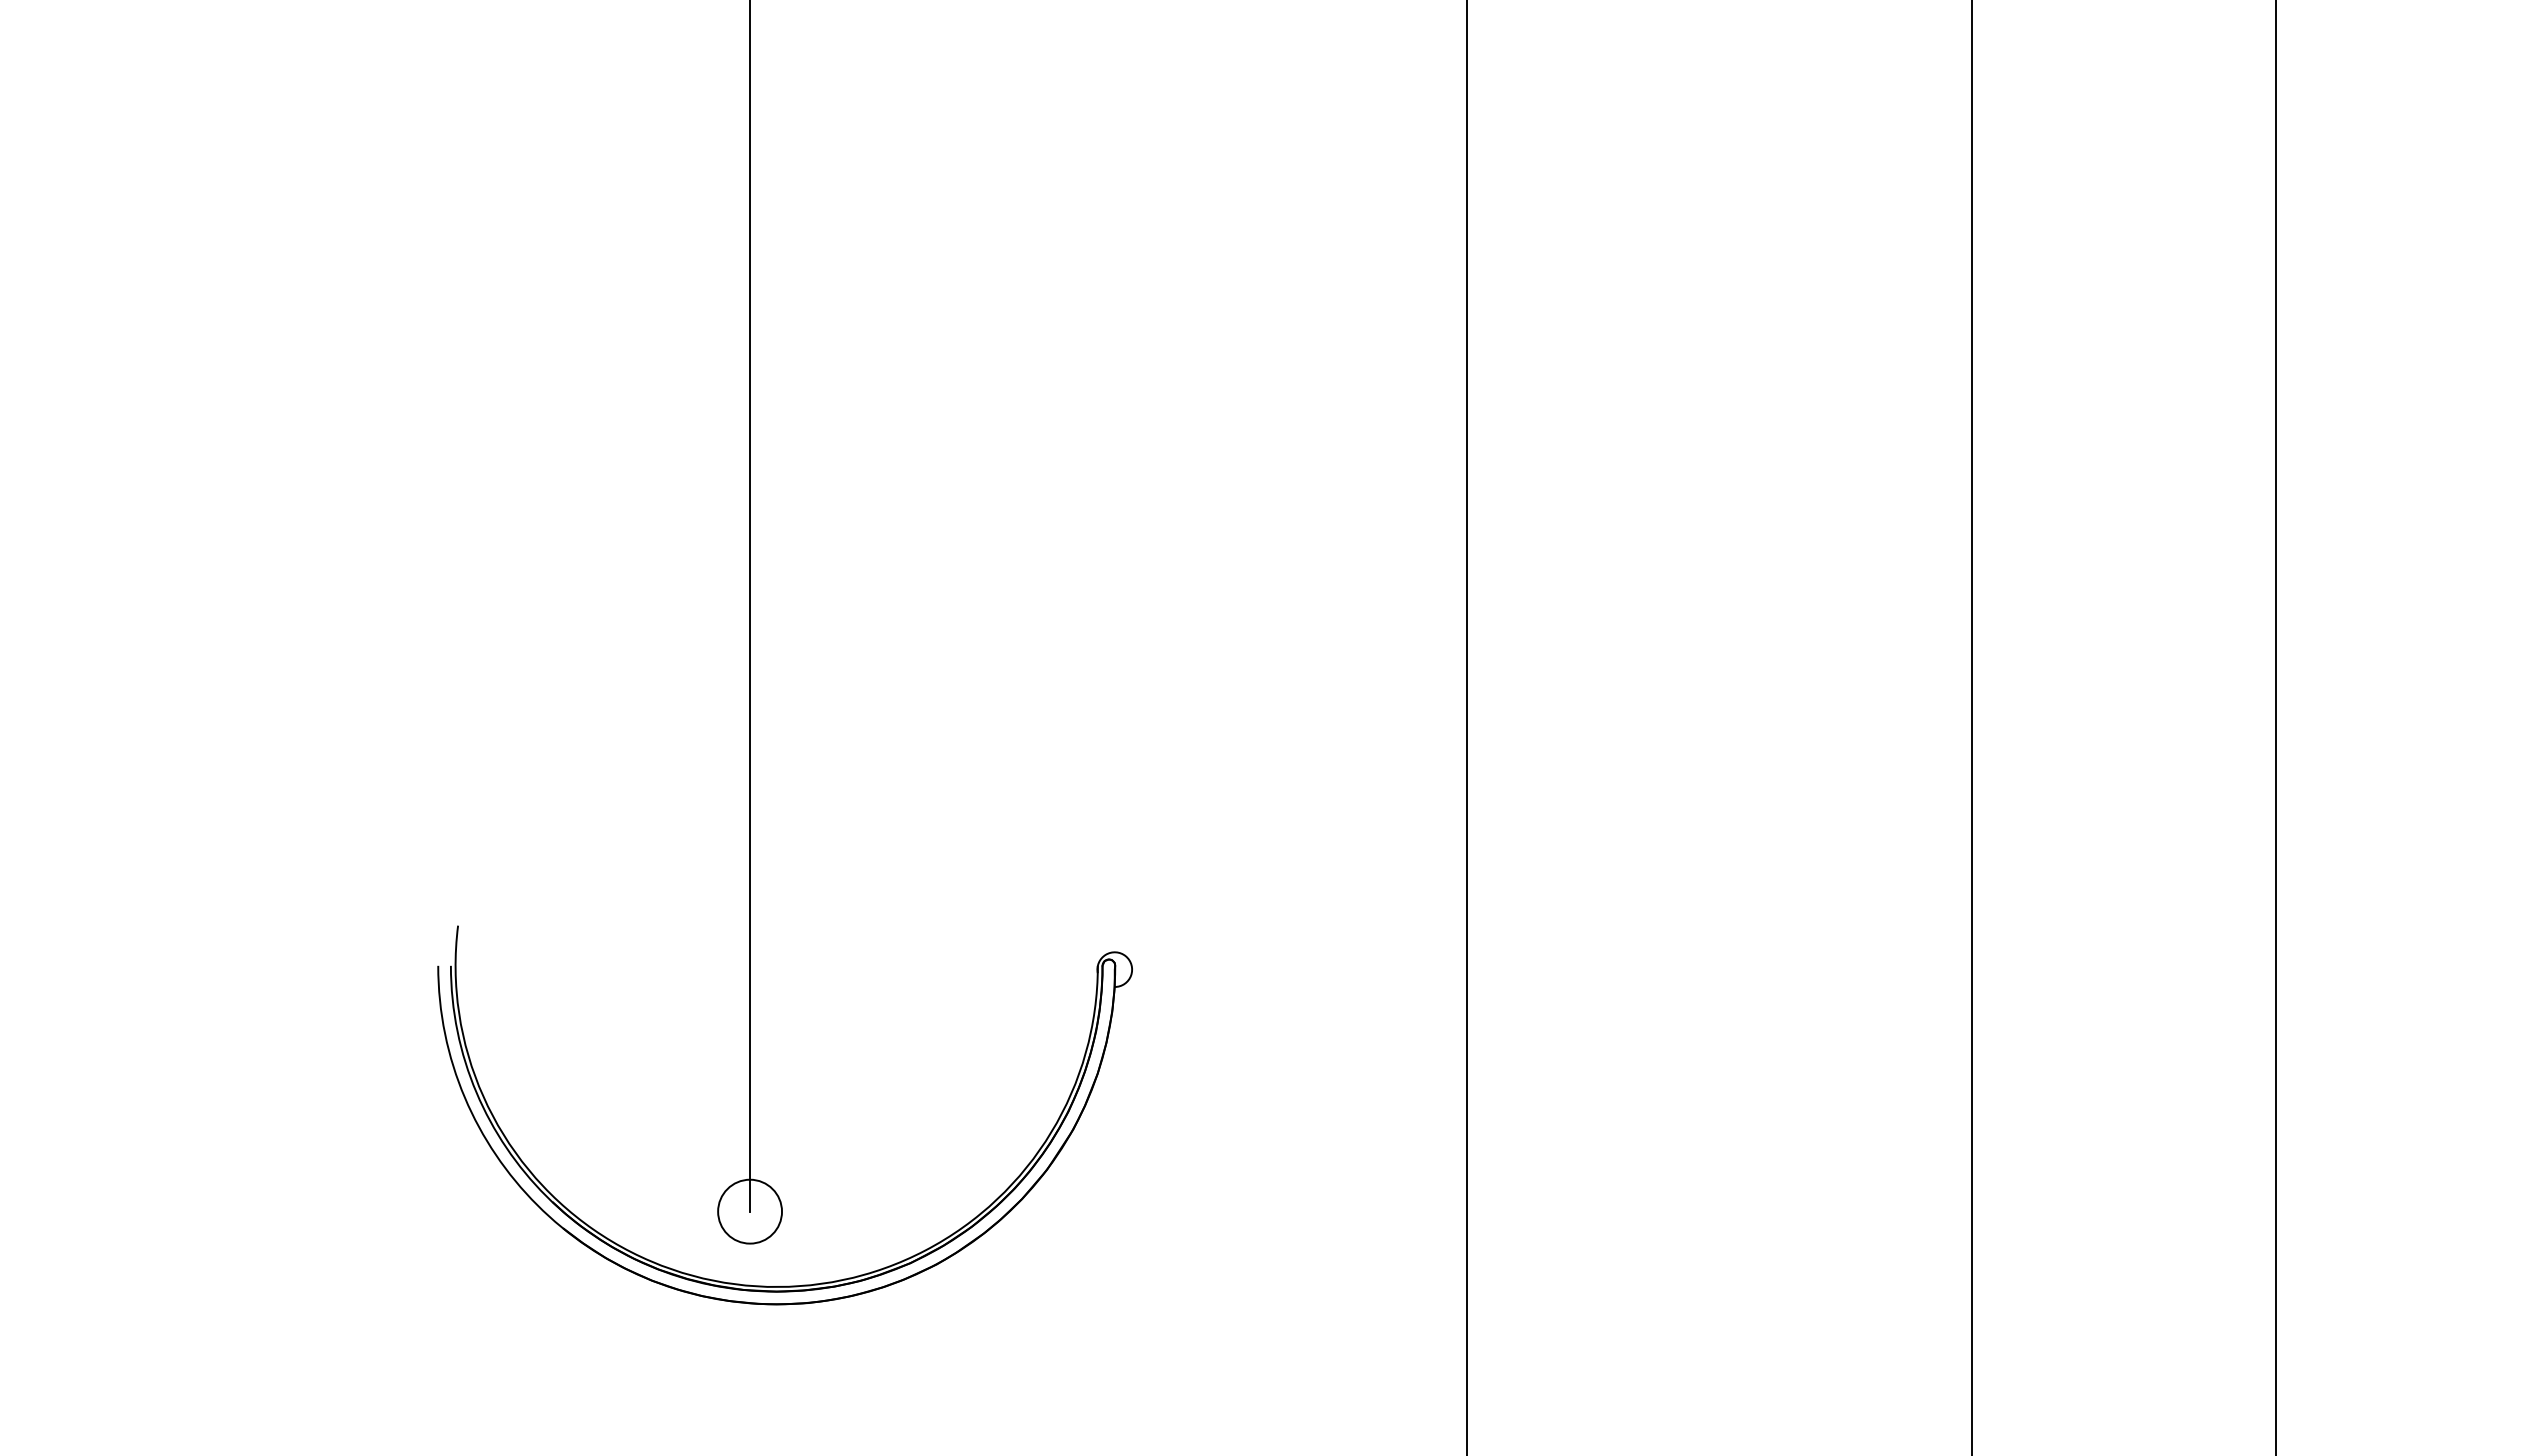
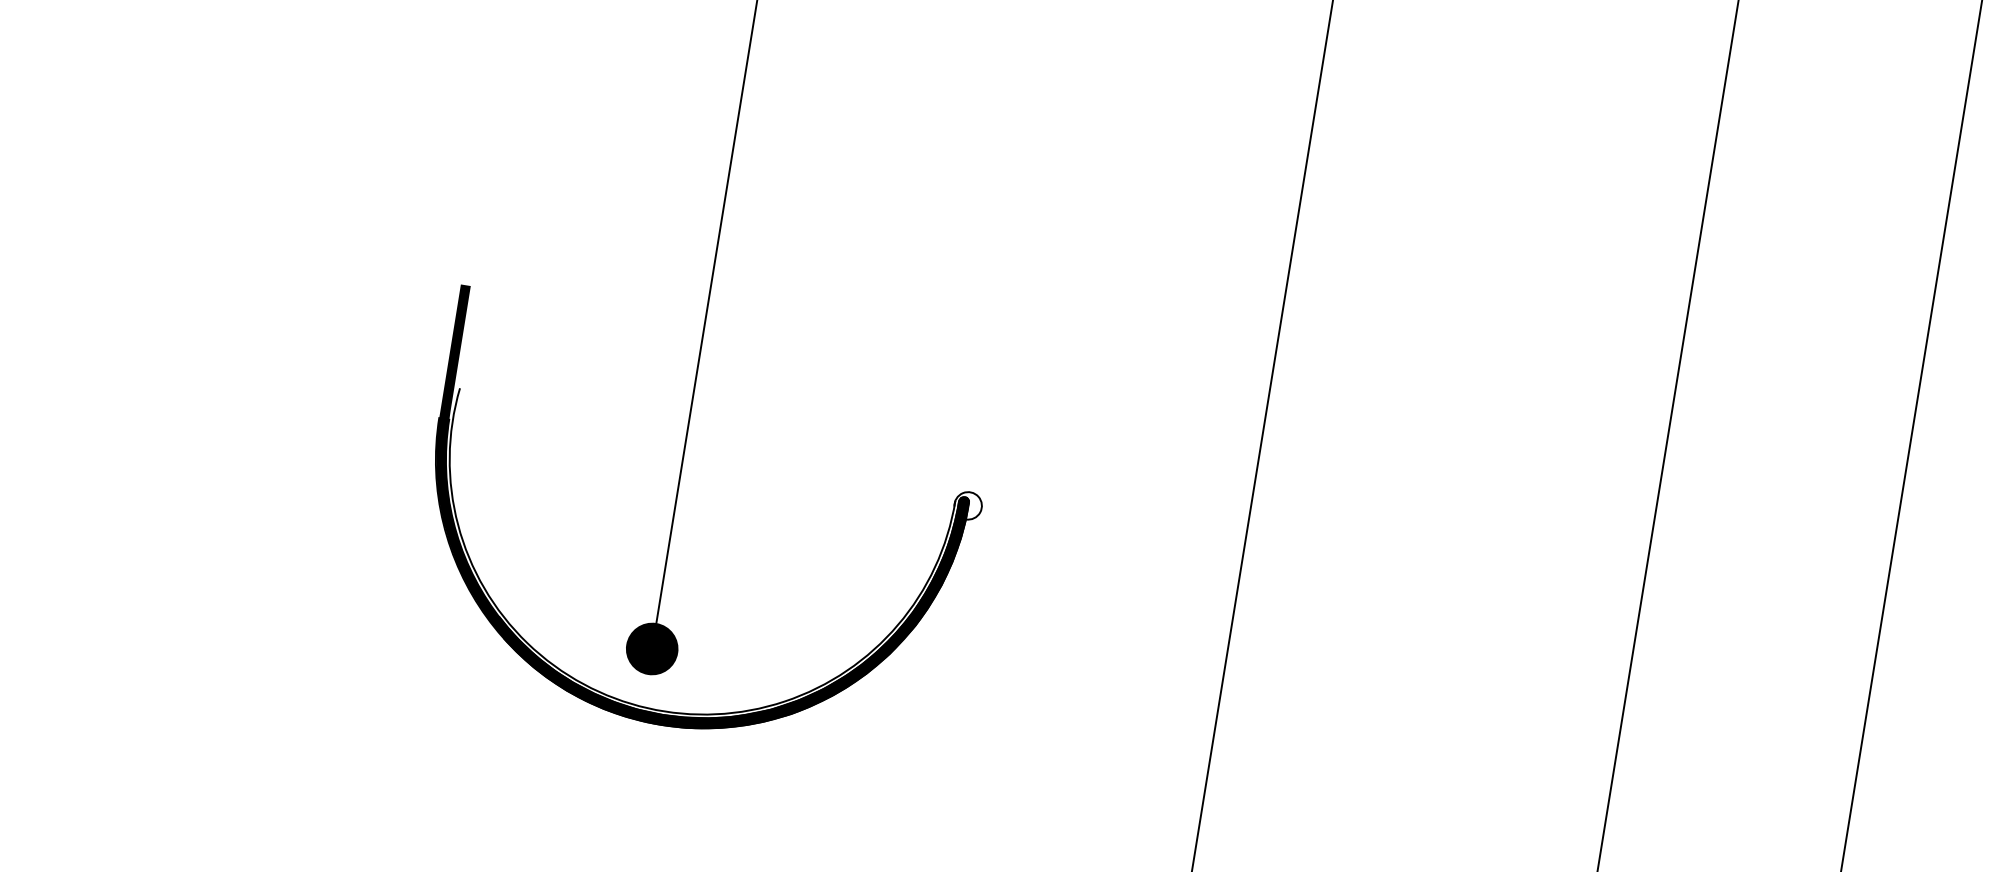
fill: (776, 1050) -> (693, 526), added
fill: (750, 1211) -> (652, 648), added

